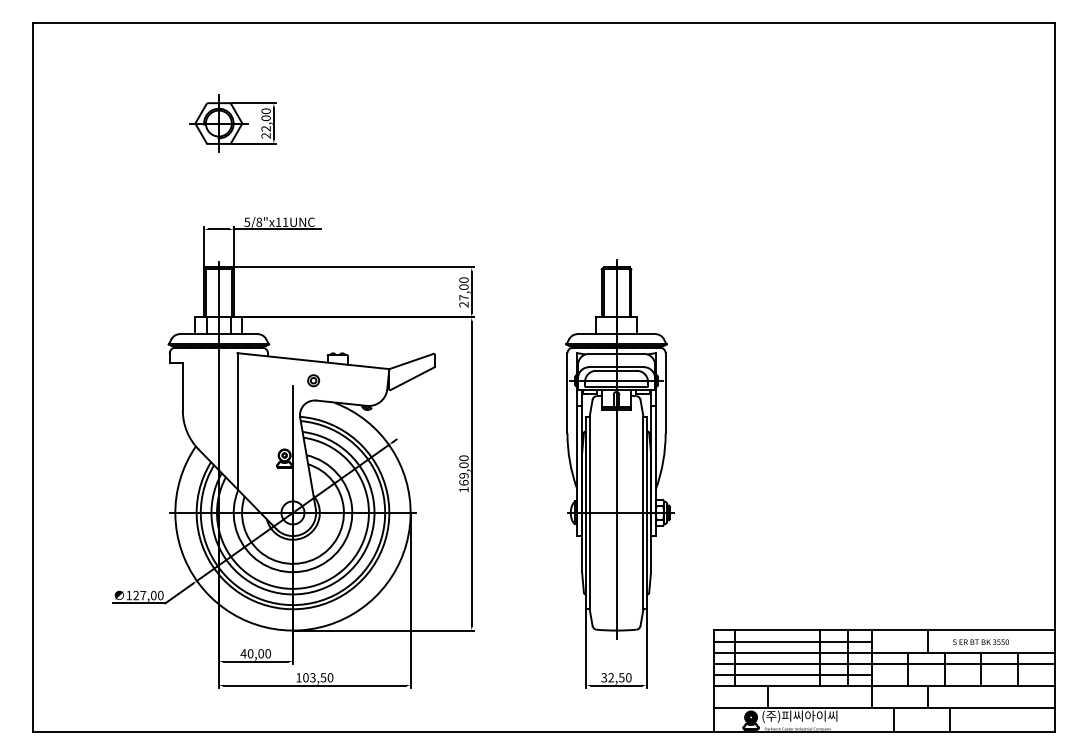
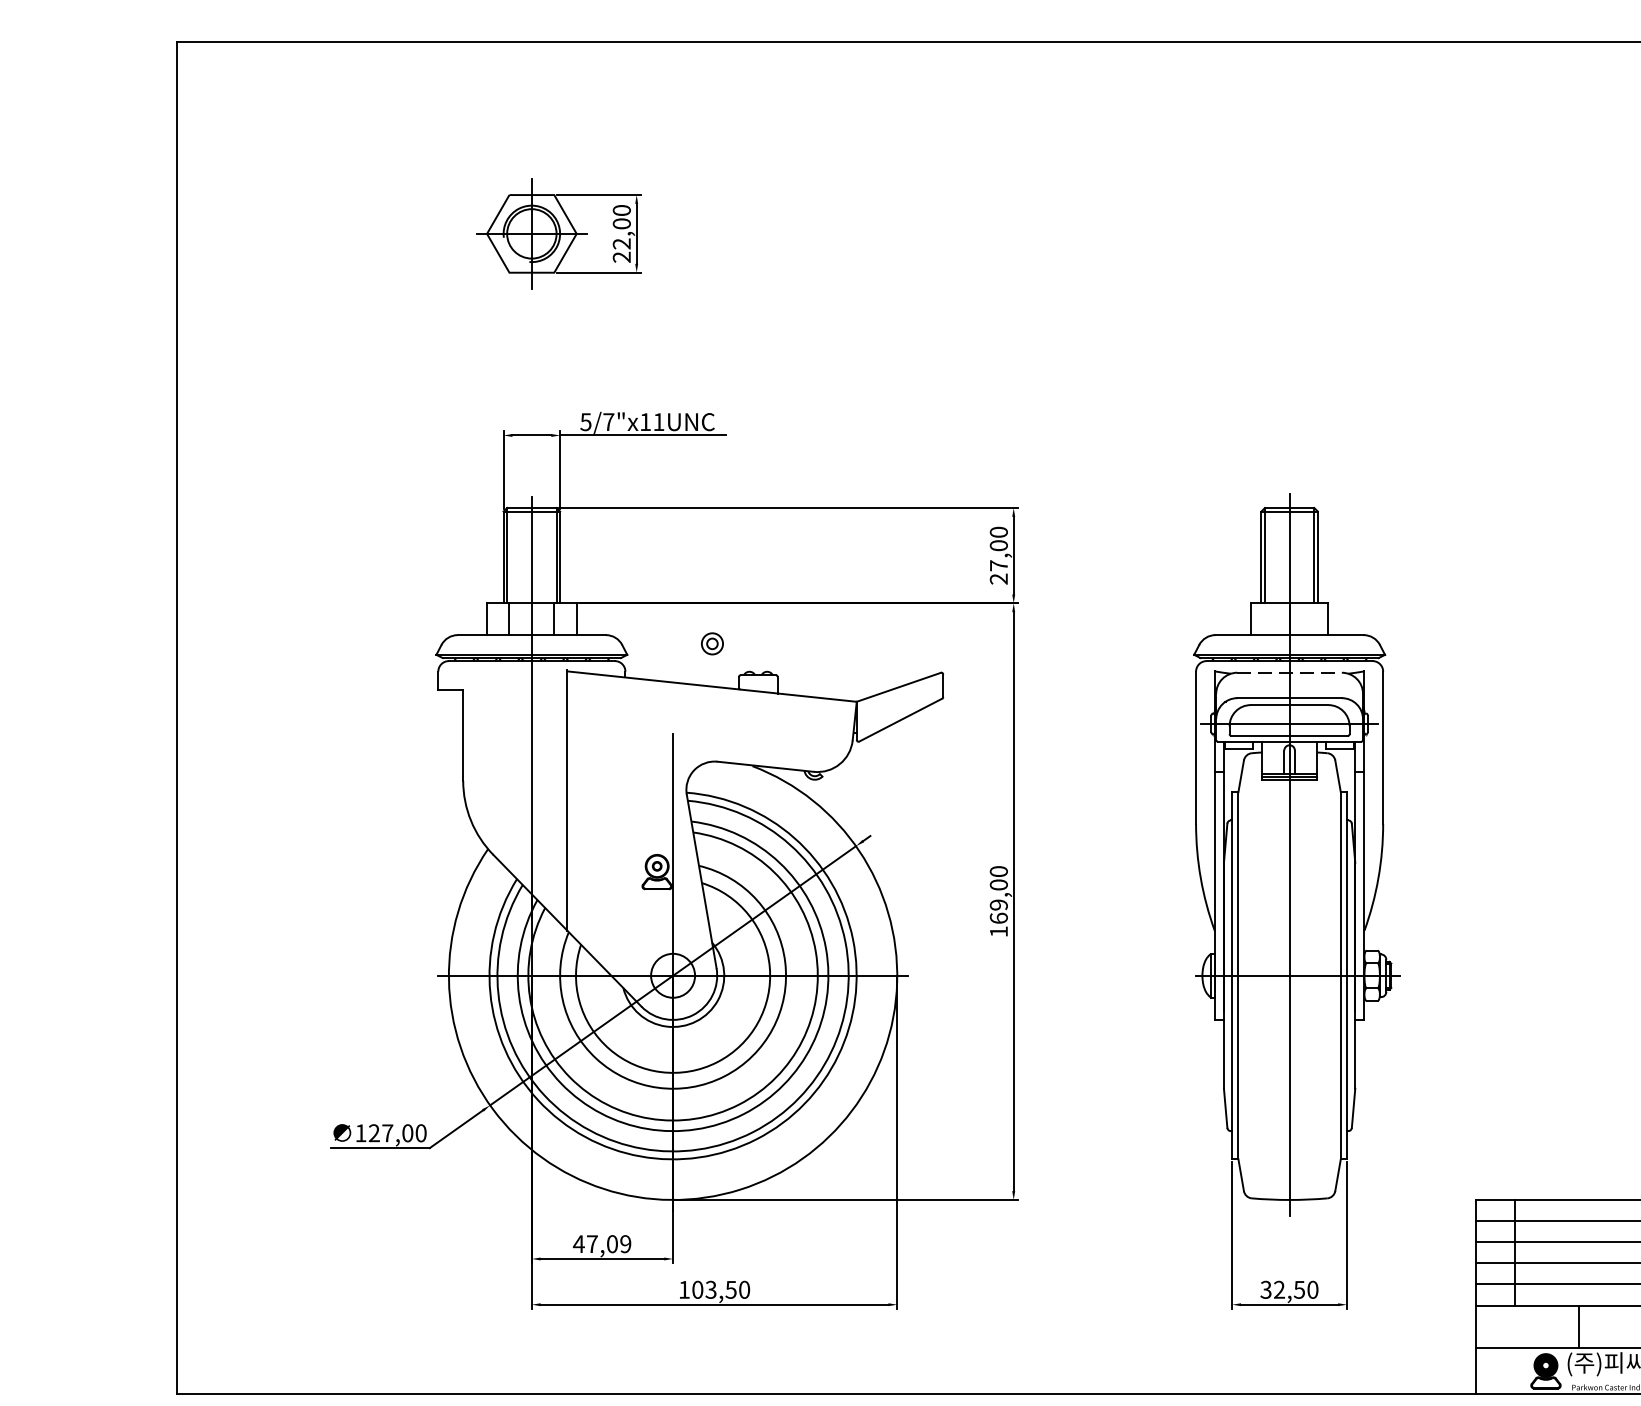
text: (259, 222) -> (609, 422), 5/8"x11UNC -> 5/7"x11UNC
line: (617, 353) -> (1291, 672), solid -> dashed
part: (313, 380) -> (712, 643), moved
text: (258, 653) -> (607, 1243), 40,00 -> 47,09

